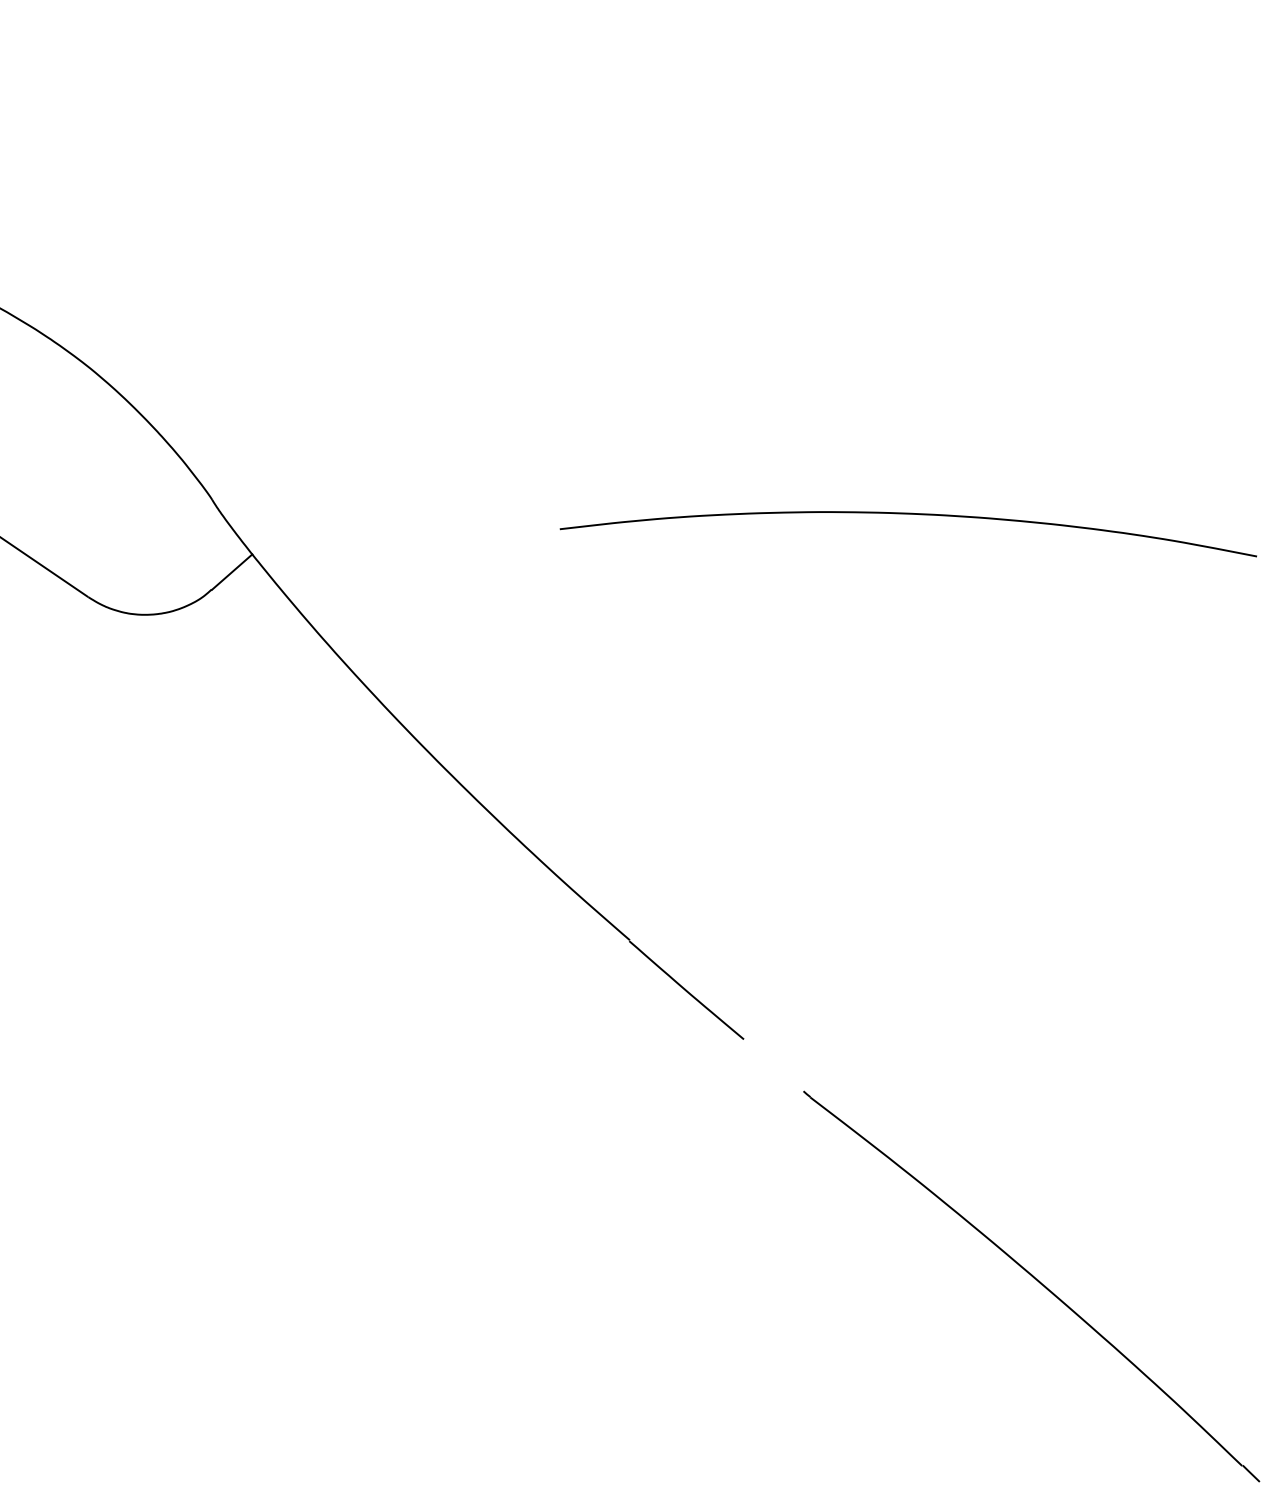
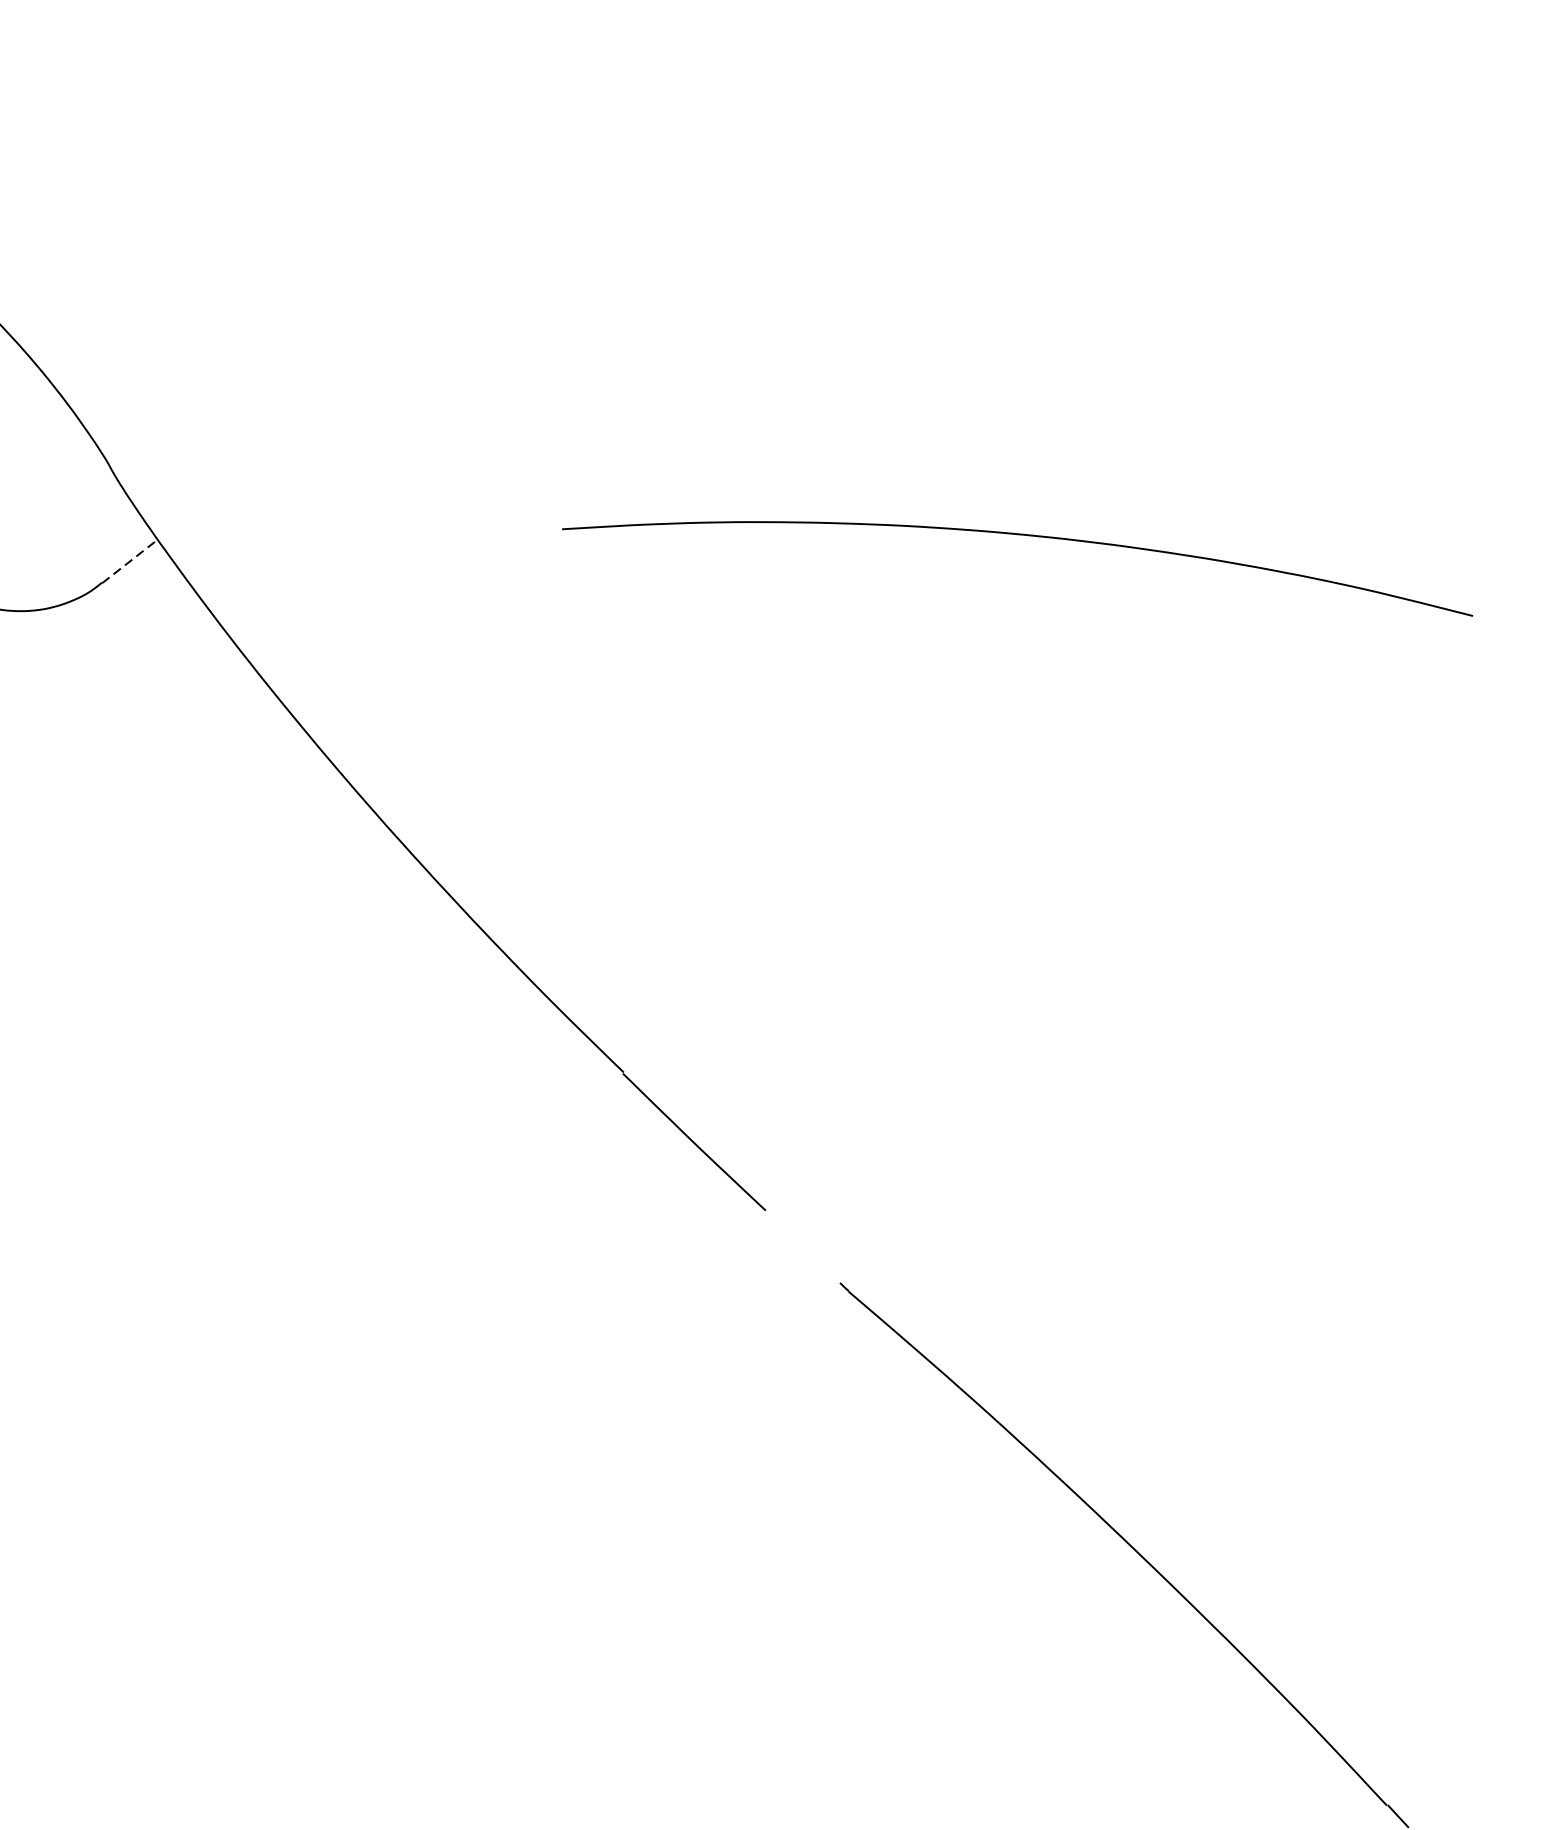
line: (232, 572) -> (130, 561), solid -> dashed

